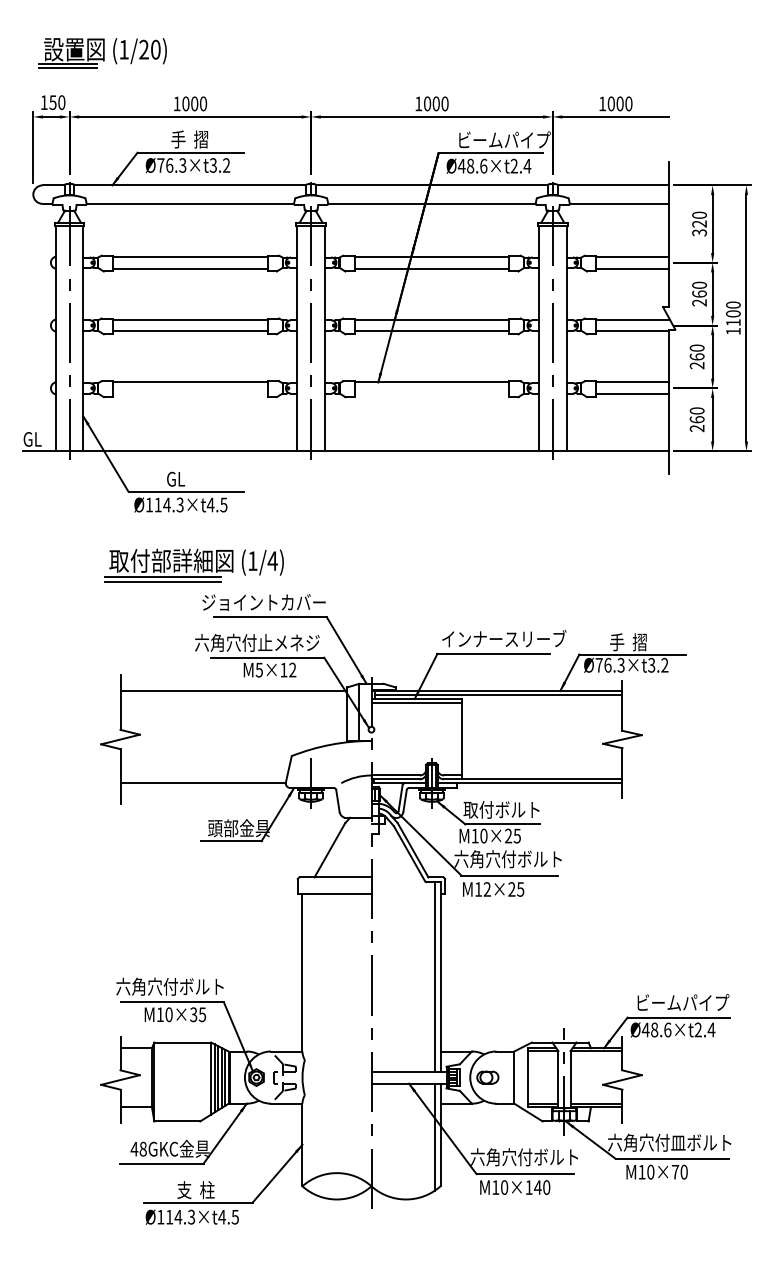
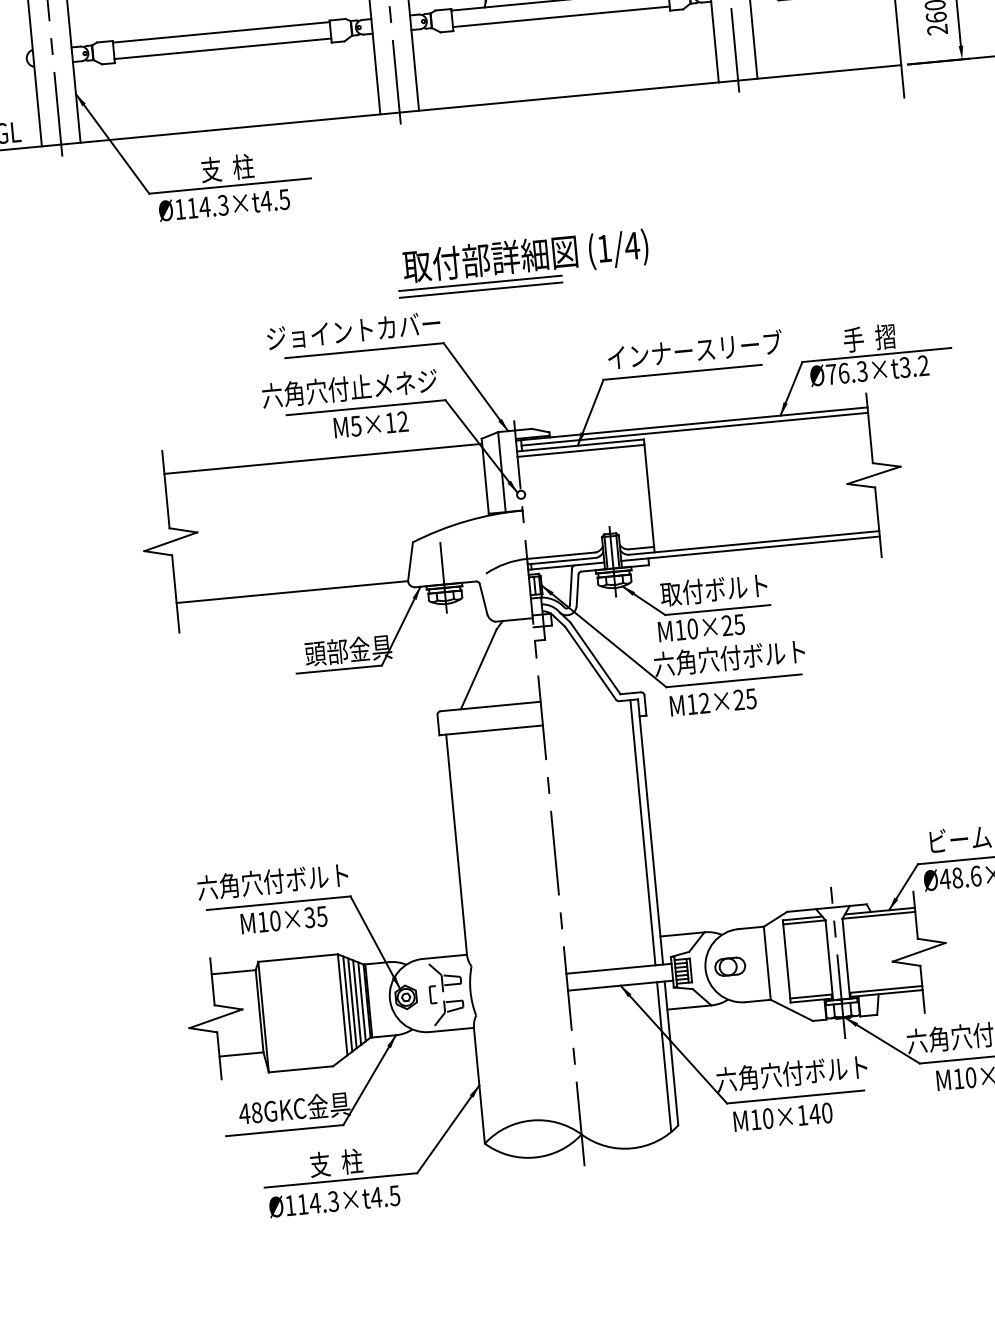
line: (189, 394) -> (221, 49), added
line: (431, 394) -> (560, 17), added
text: (185, 478) -> (227, 167), GL -> 支  柱
part: (193, 565) -> (521, 262), moved

